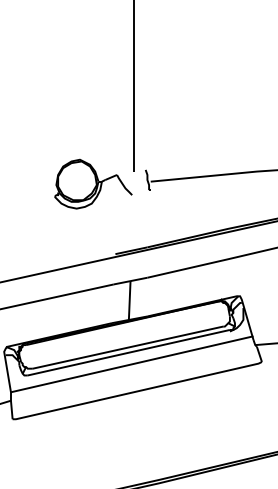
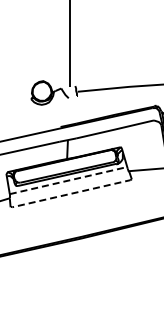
line: (133, 364) -> (69, 180), solid -> dashed
line: (135, 390) -> (70, 193), solid -> dashed

